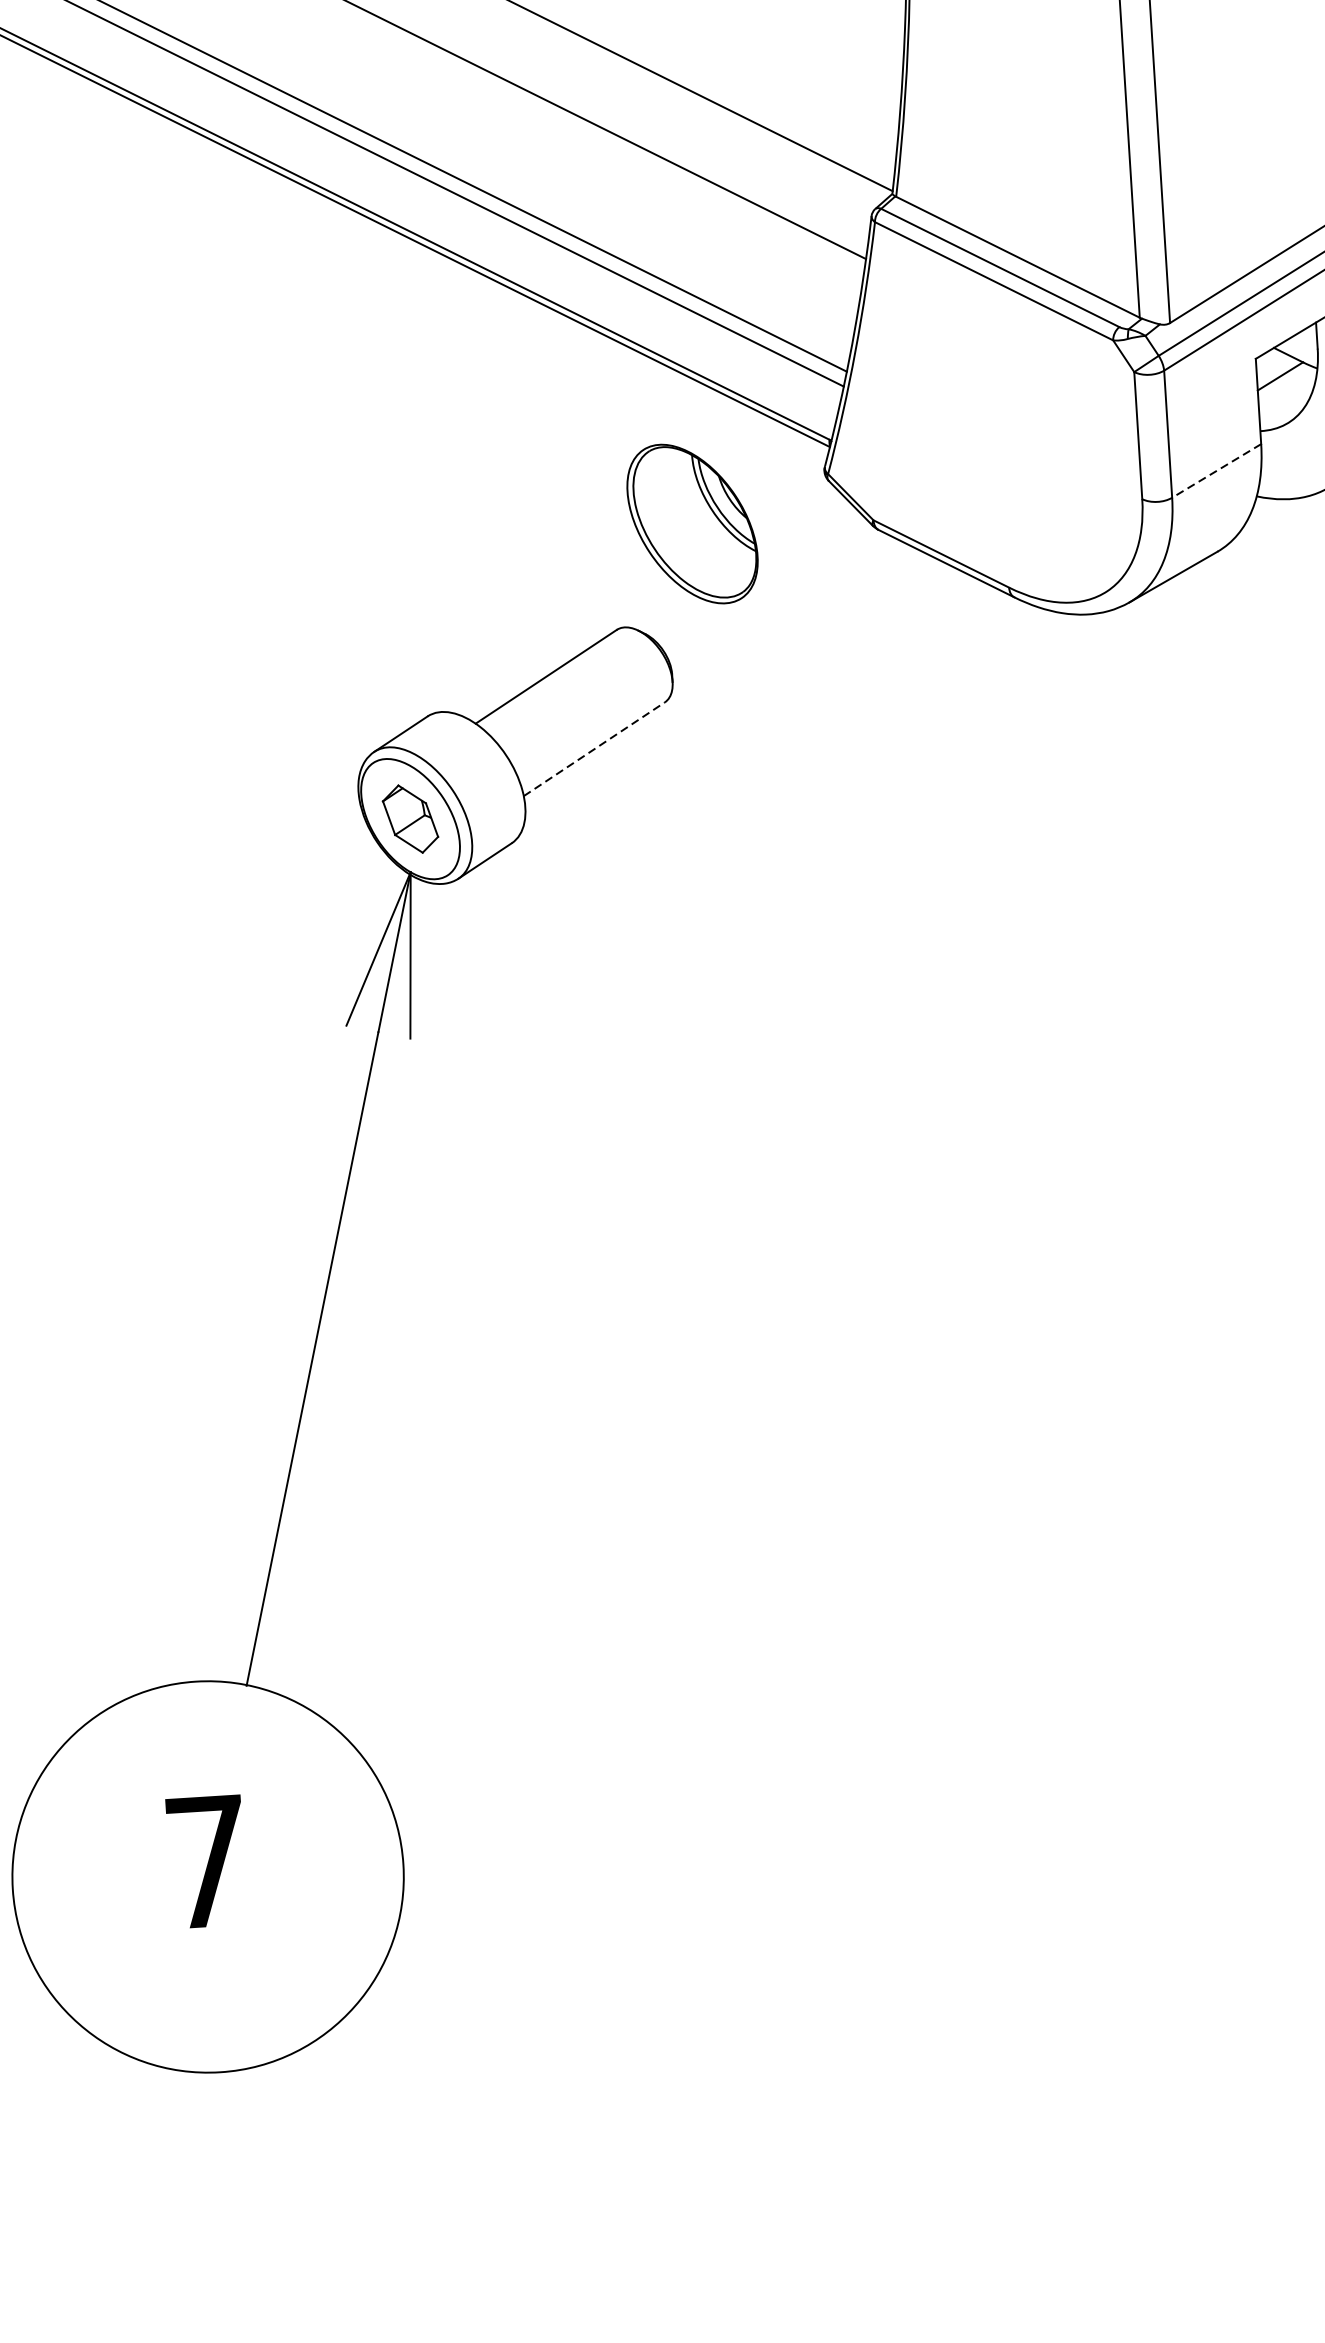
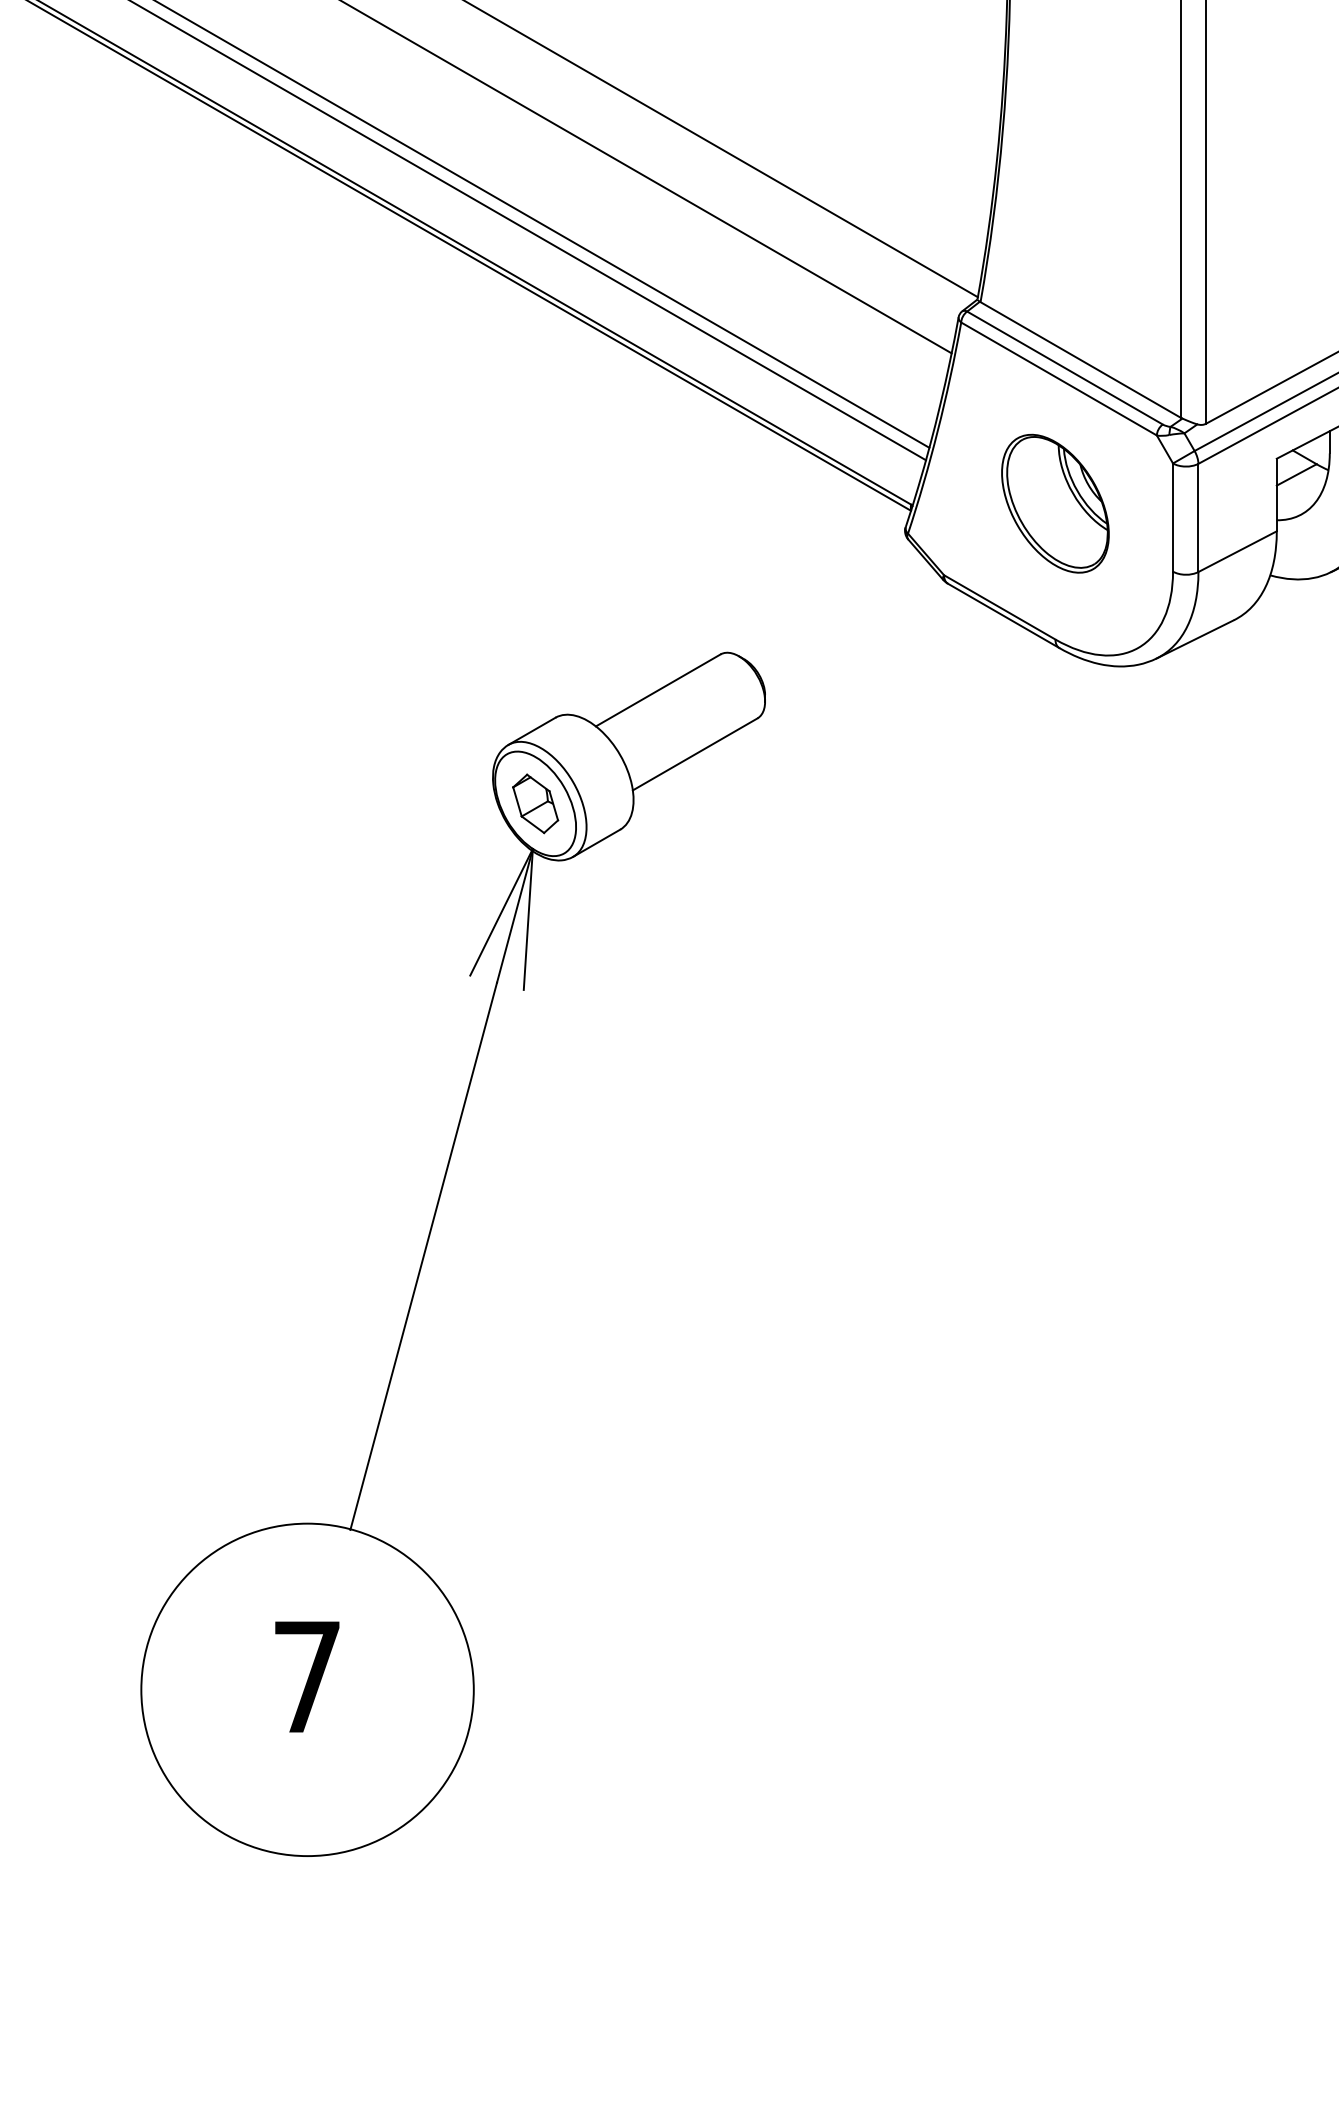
line: (1216, 470) -> (1237, 551), dashed -> solid
part: (692, 523) -> (1055, 503), moved
line: (594, 749) -> (695, 754), dashed -> solid

